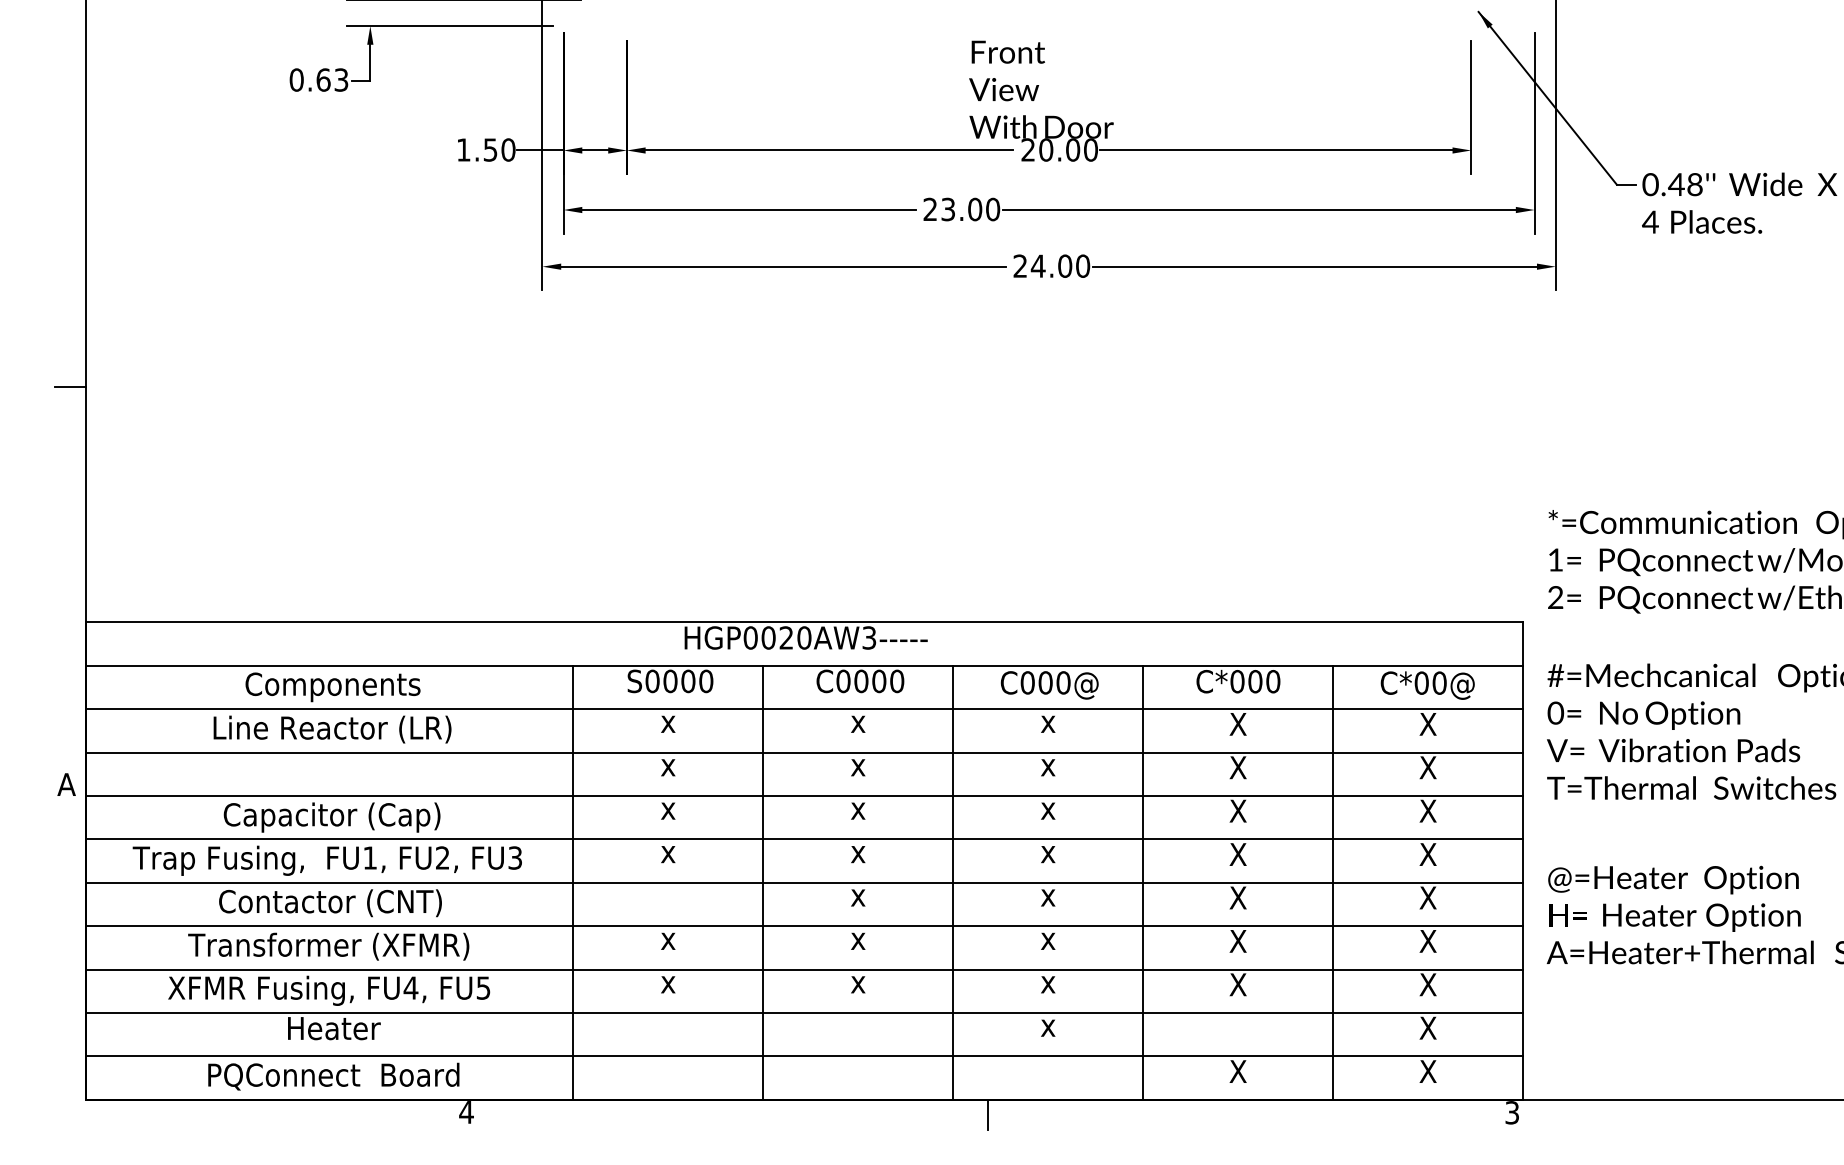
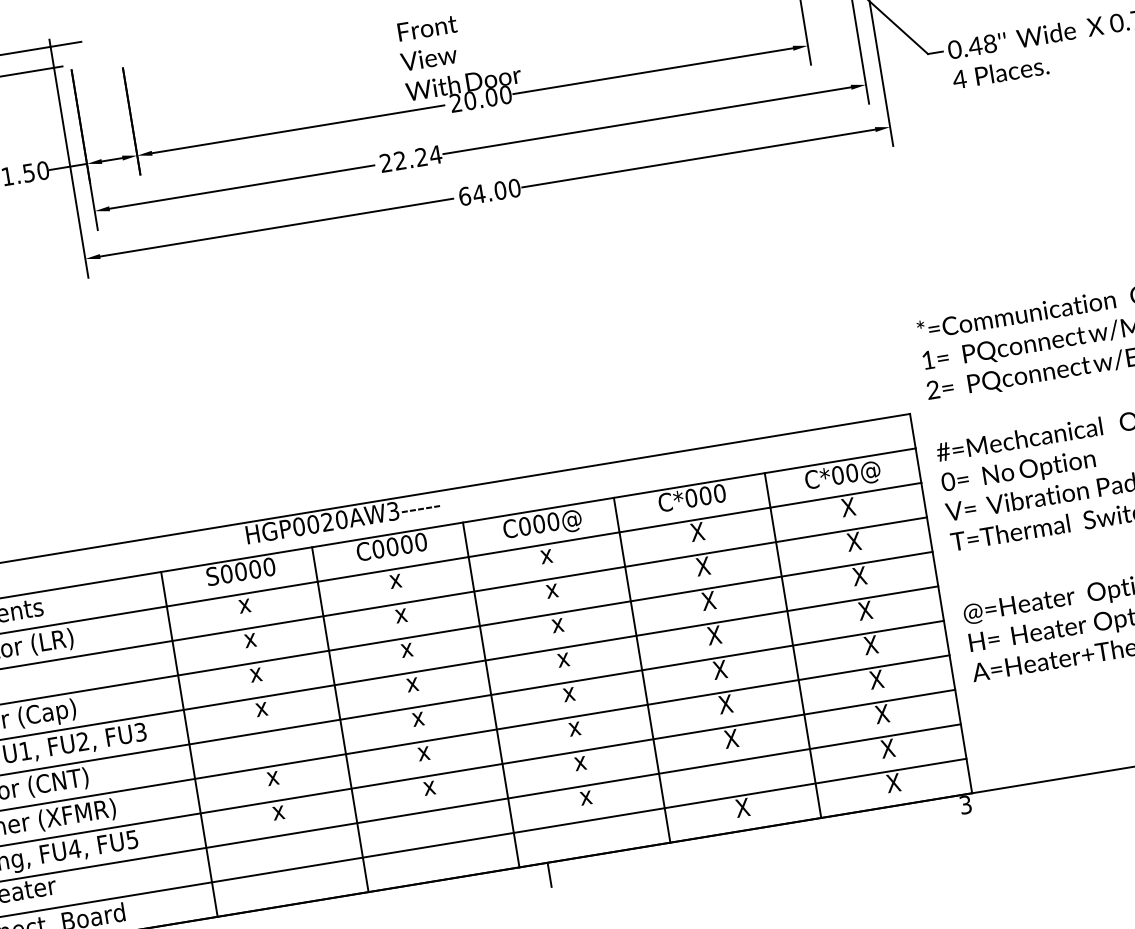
text: (970, 209) -> (417, 157), 23.00 -> 22.24
text: (1020, 265) -> (464, 195), 24.00 -> 64.00

